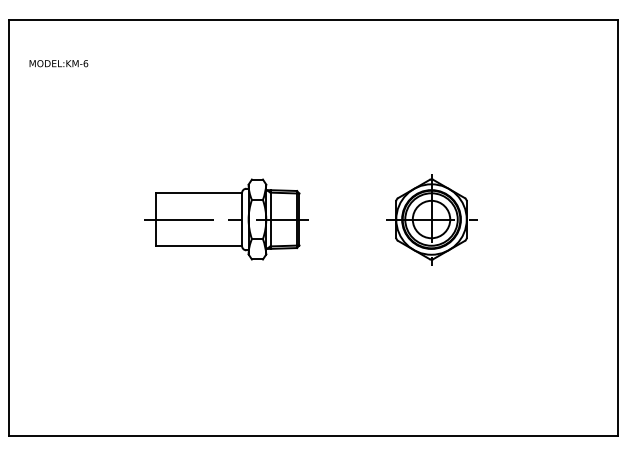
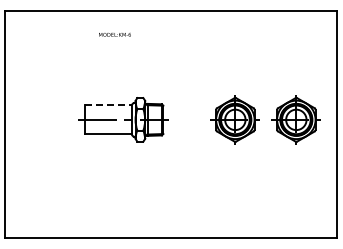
text: (57, 63) -> (114, 34), moved
line: (200, 193) -> (109, 105), solid -> dashed
part: (541, 218) -> (295, 119), added

